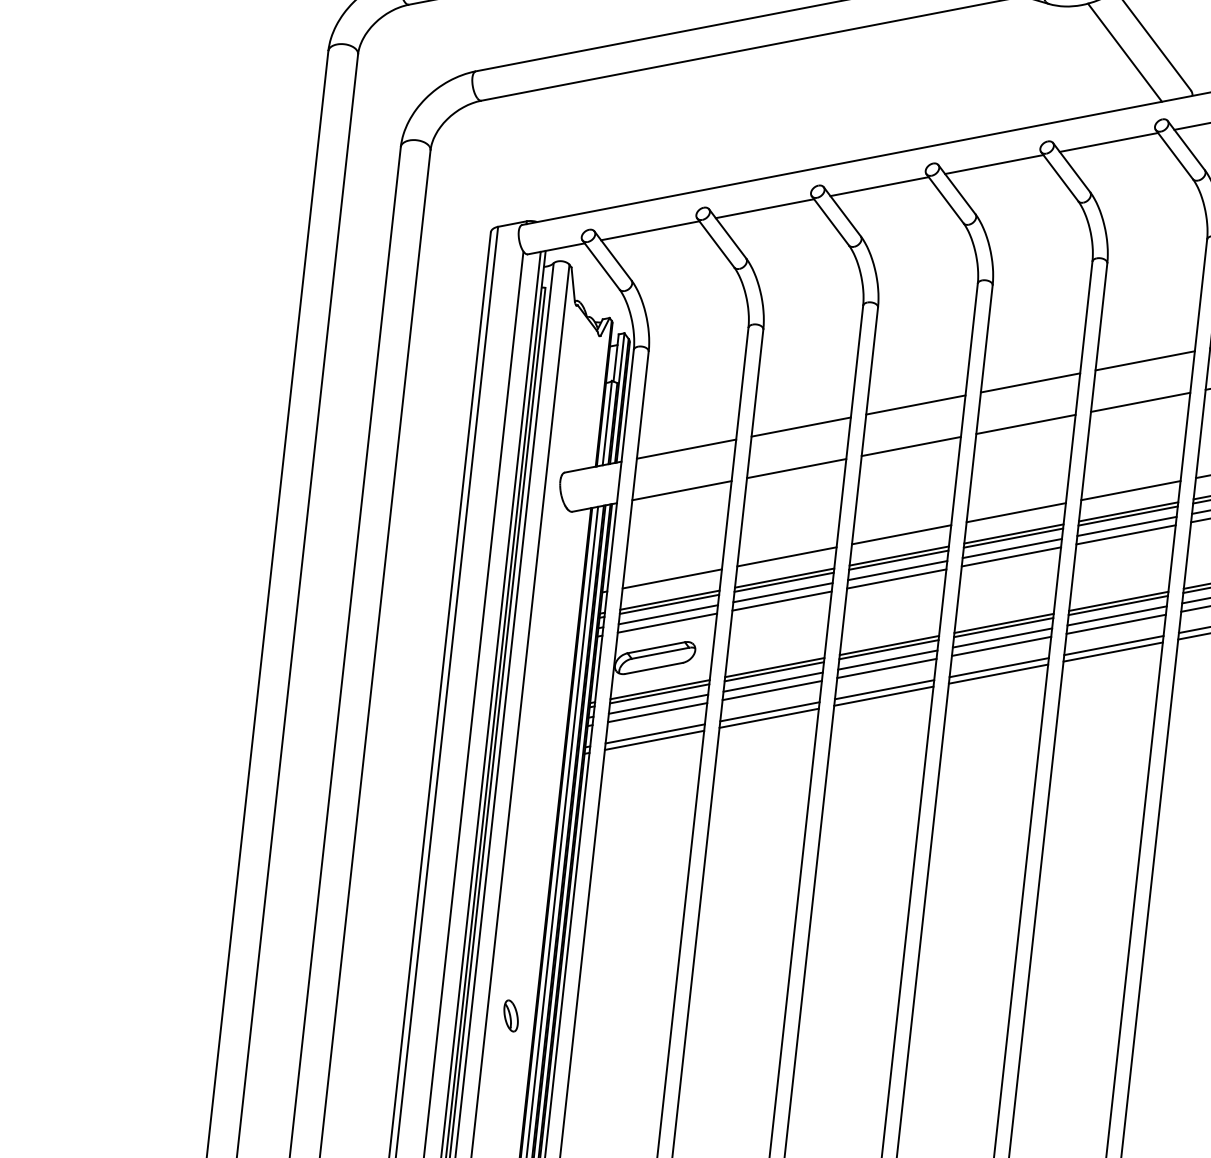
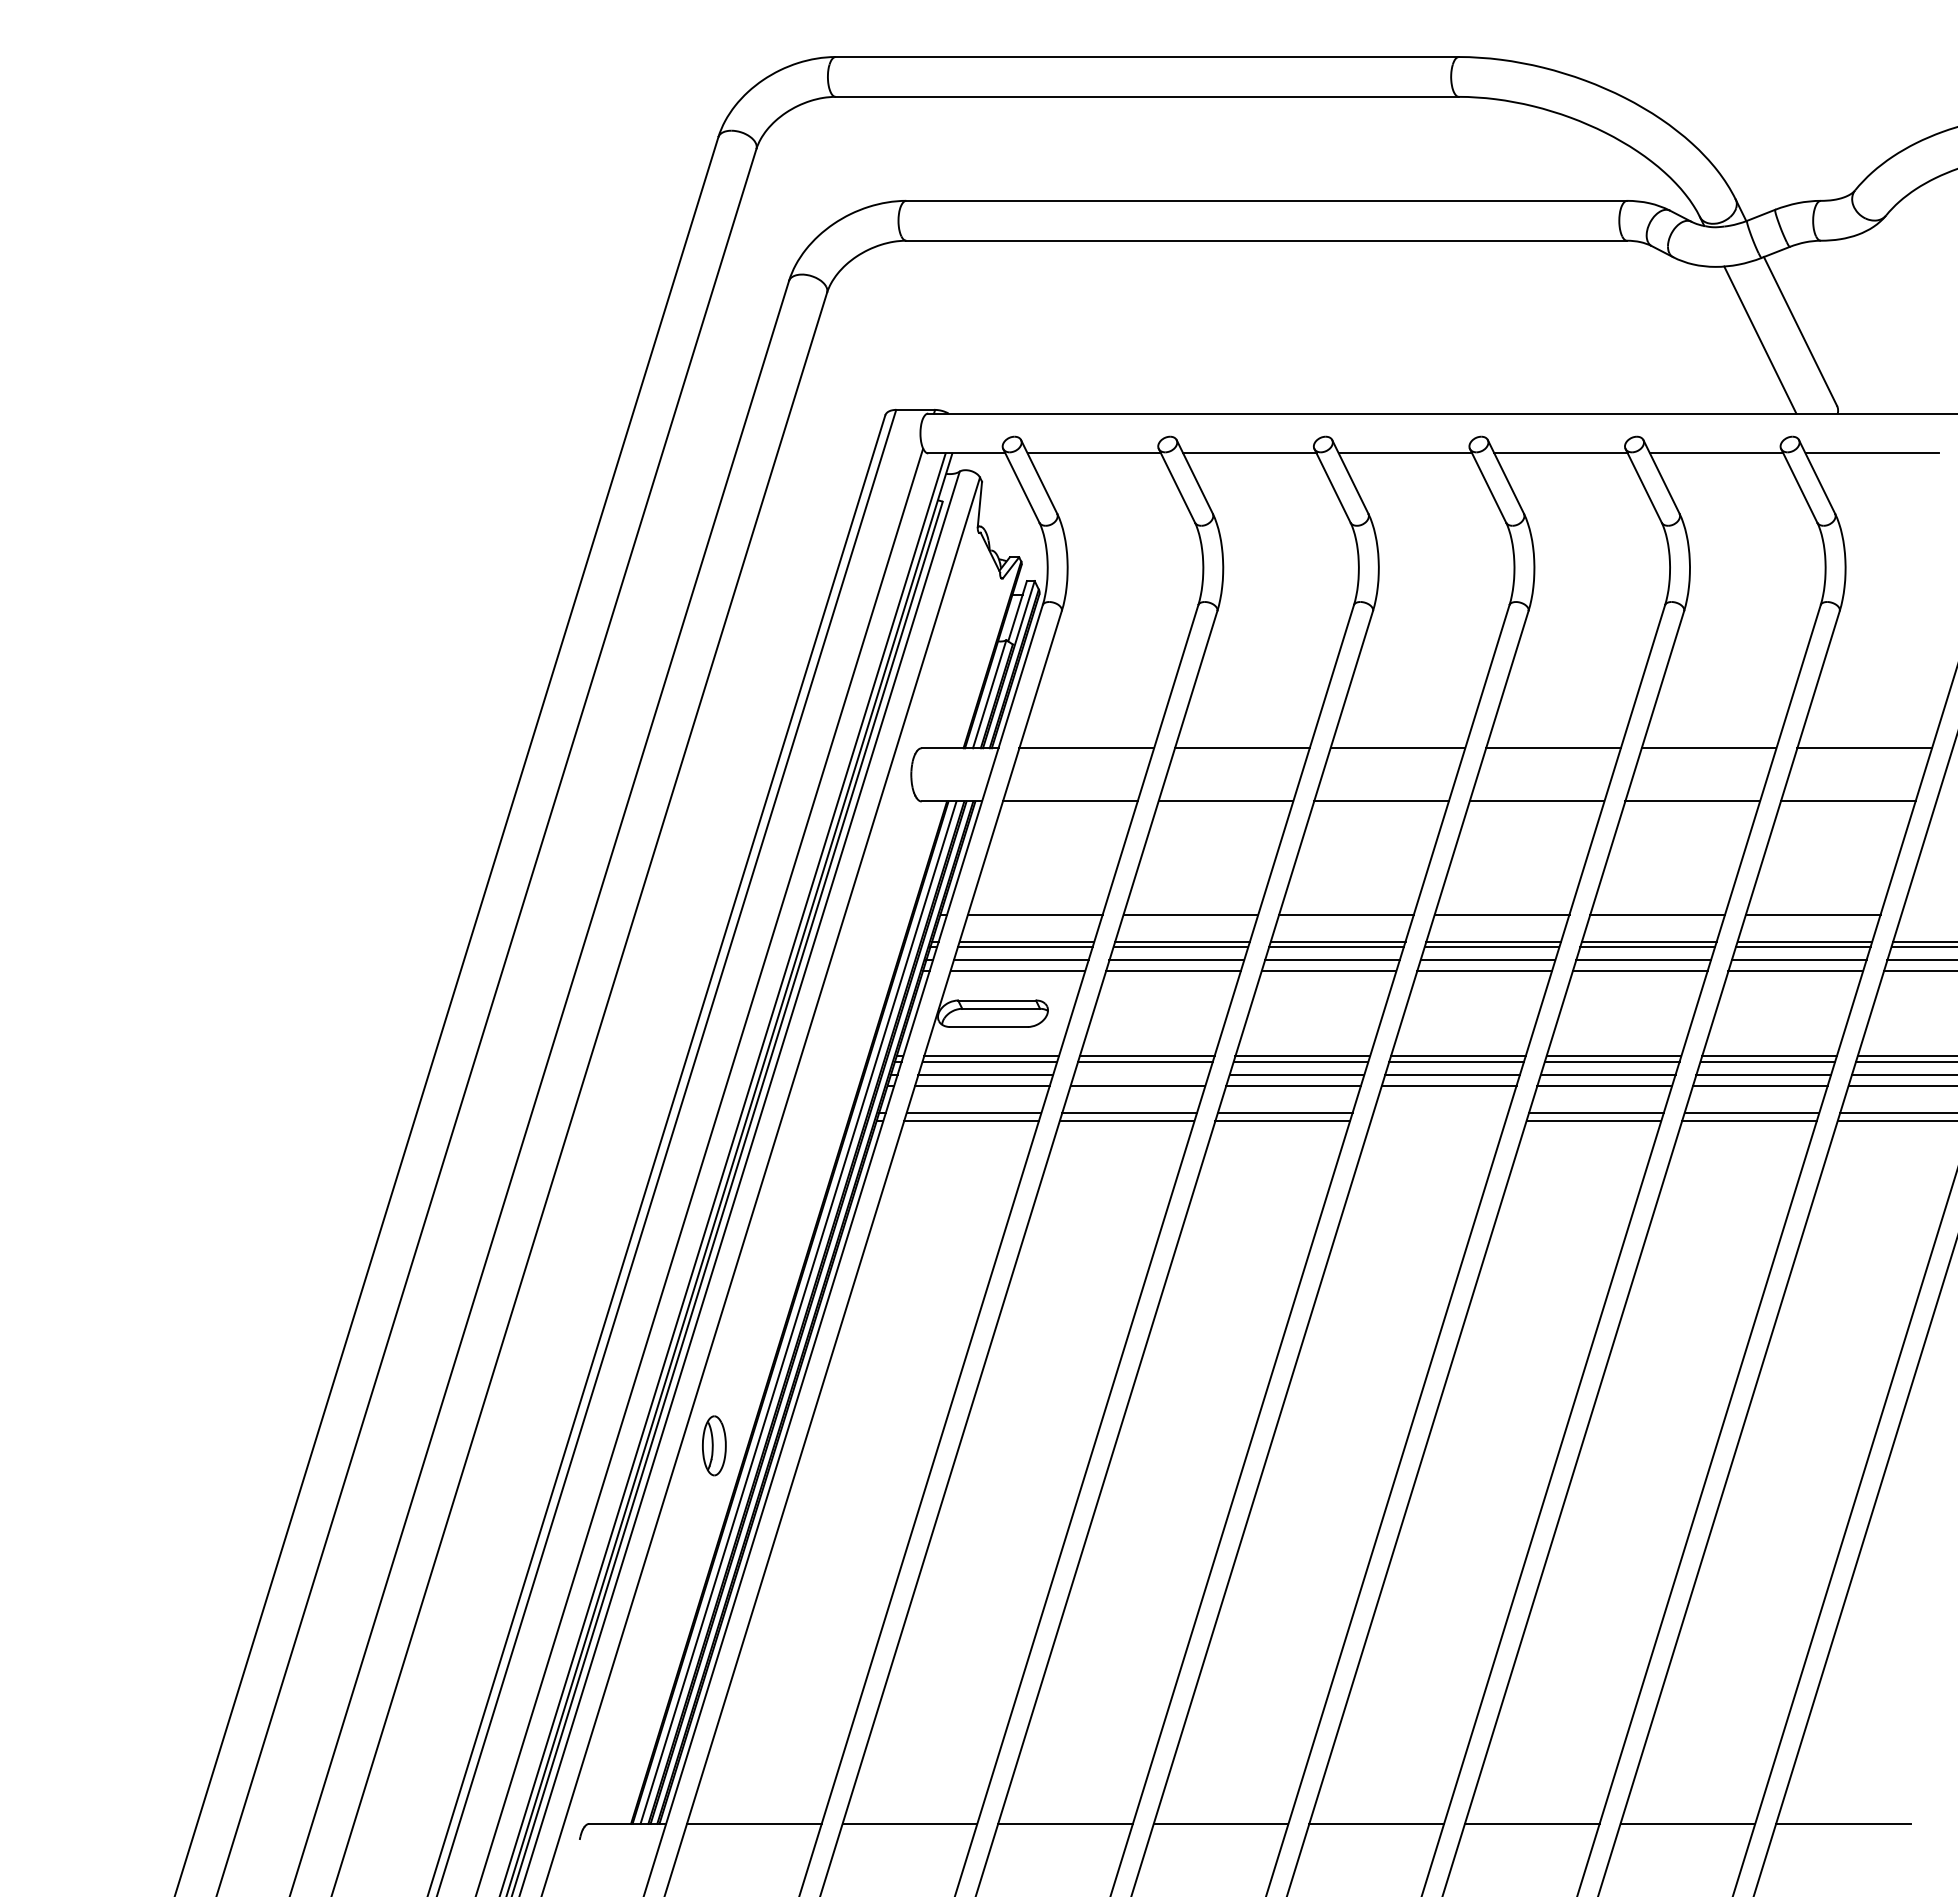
line: (998, 667) -> (1440, 1112), removed
line: (998, 674) -> (1437, 1121), removed
line: (773, 681) -> (1141, 1074), removed
part: (511, 1015) -> (714, 1445), size x1.4

